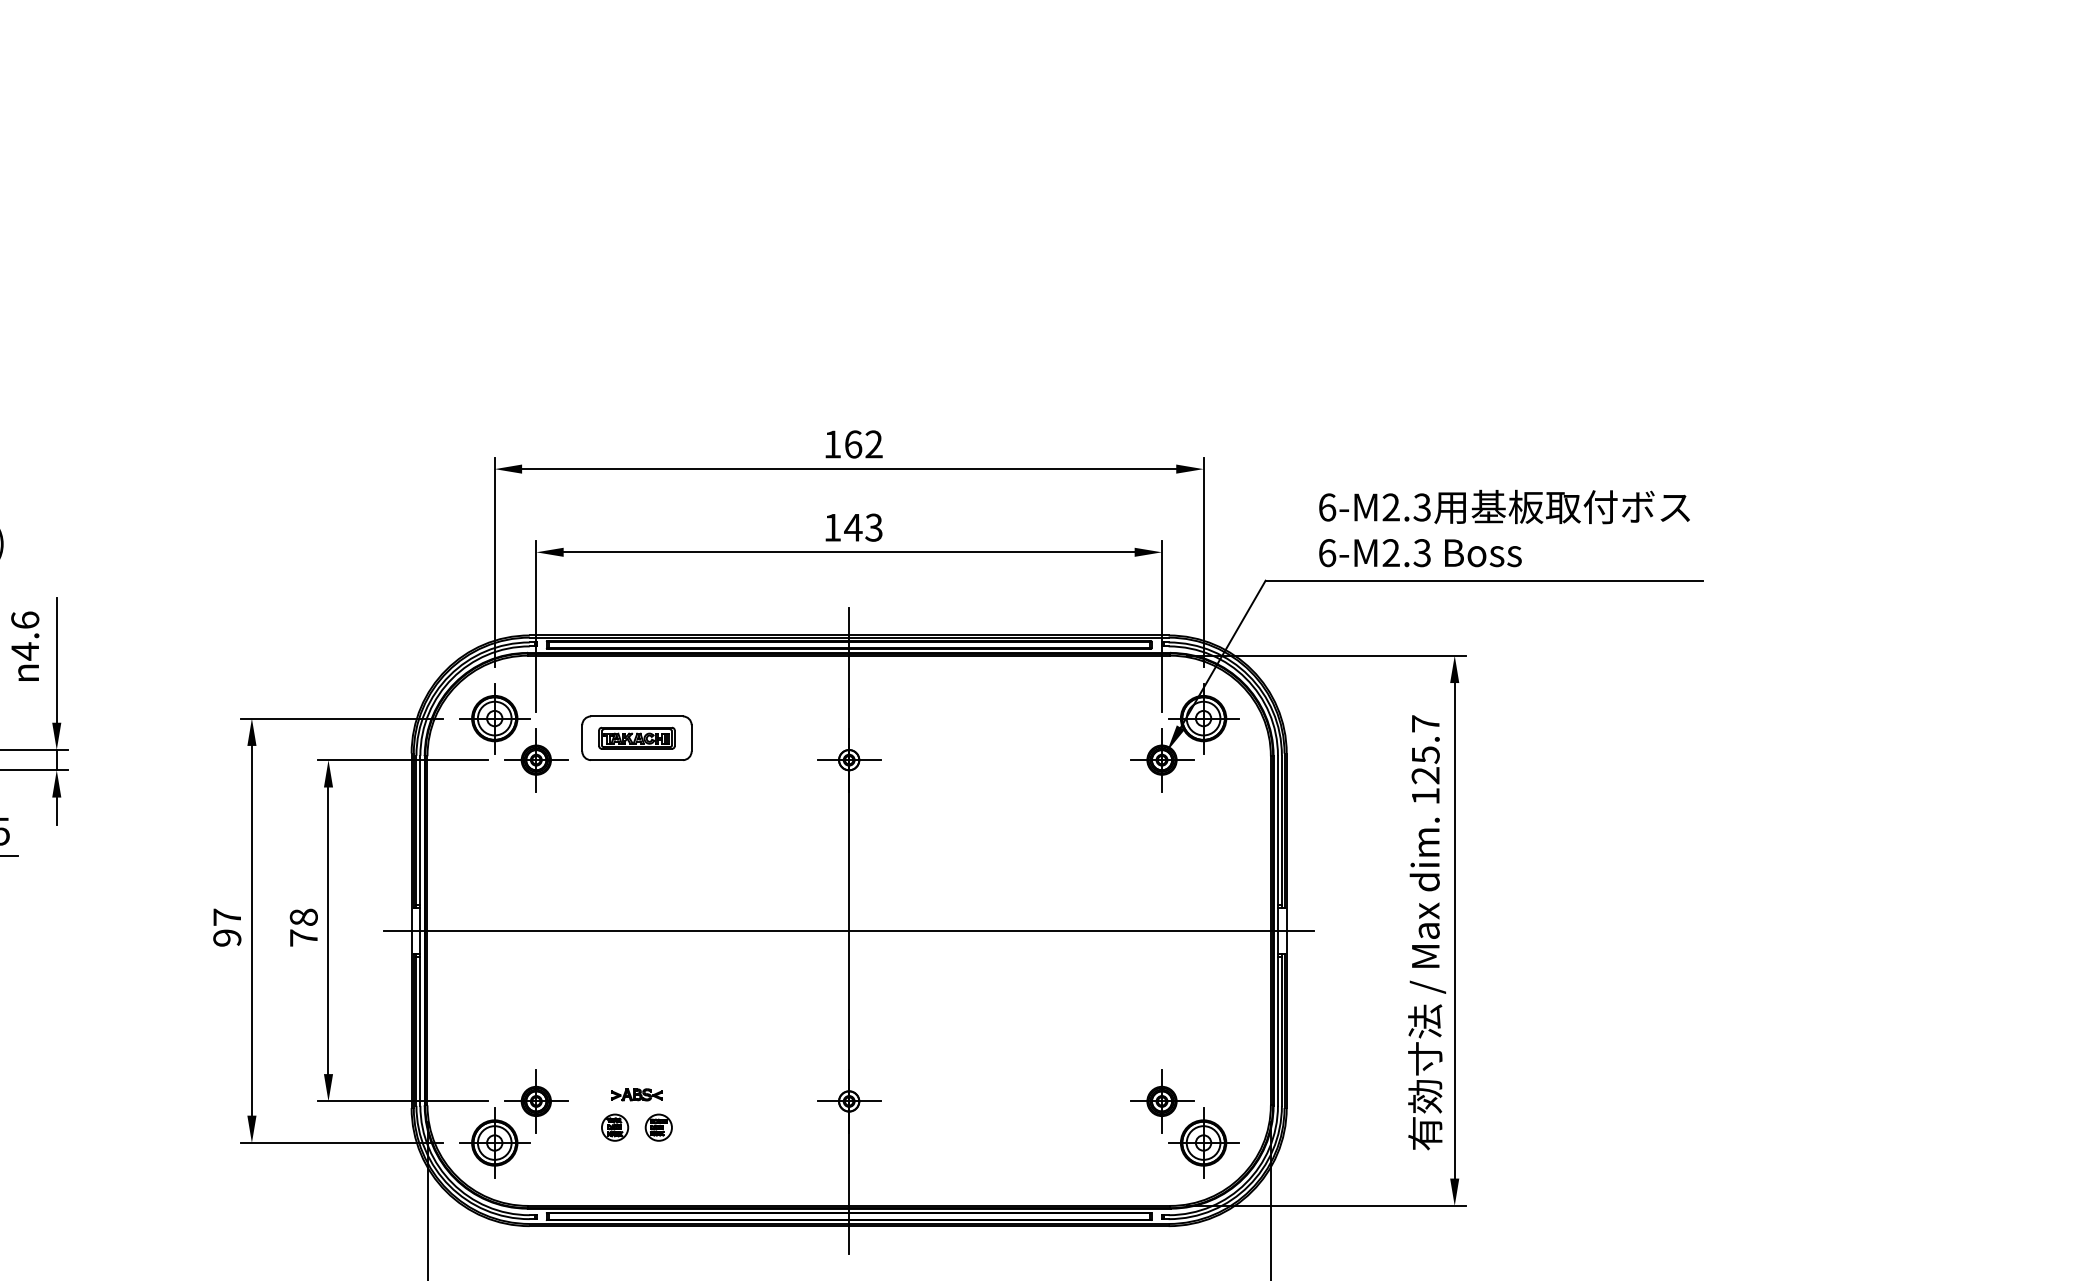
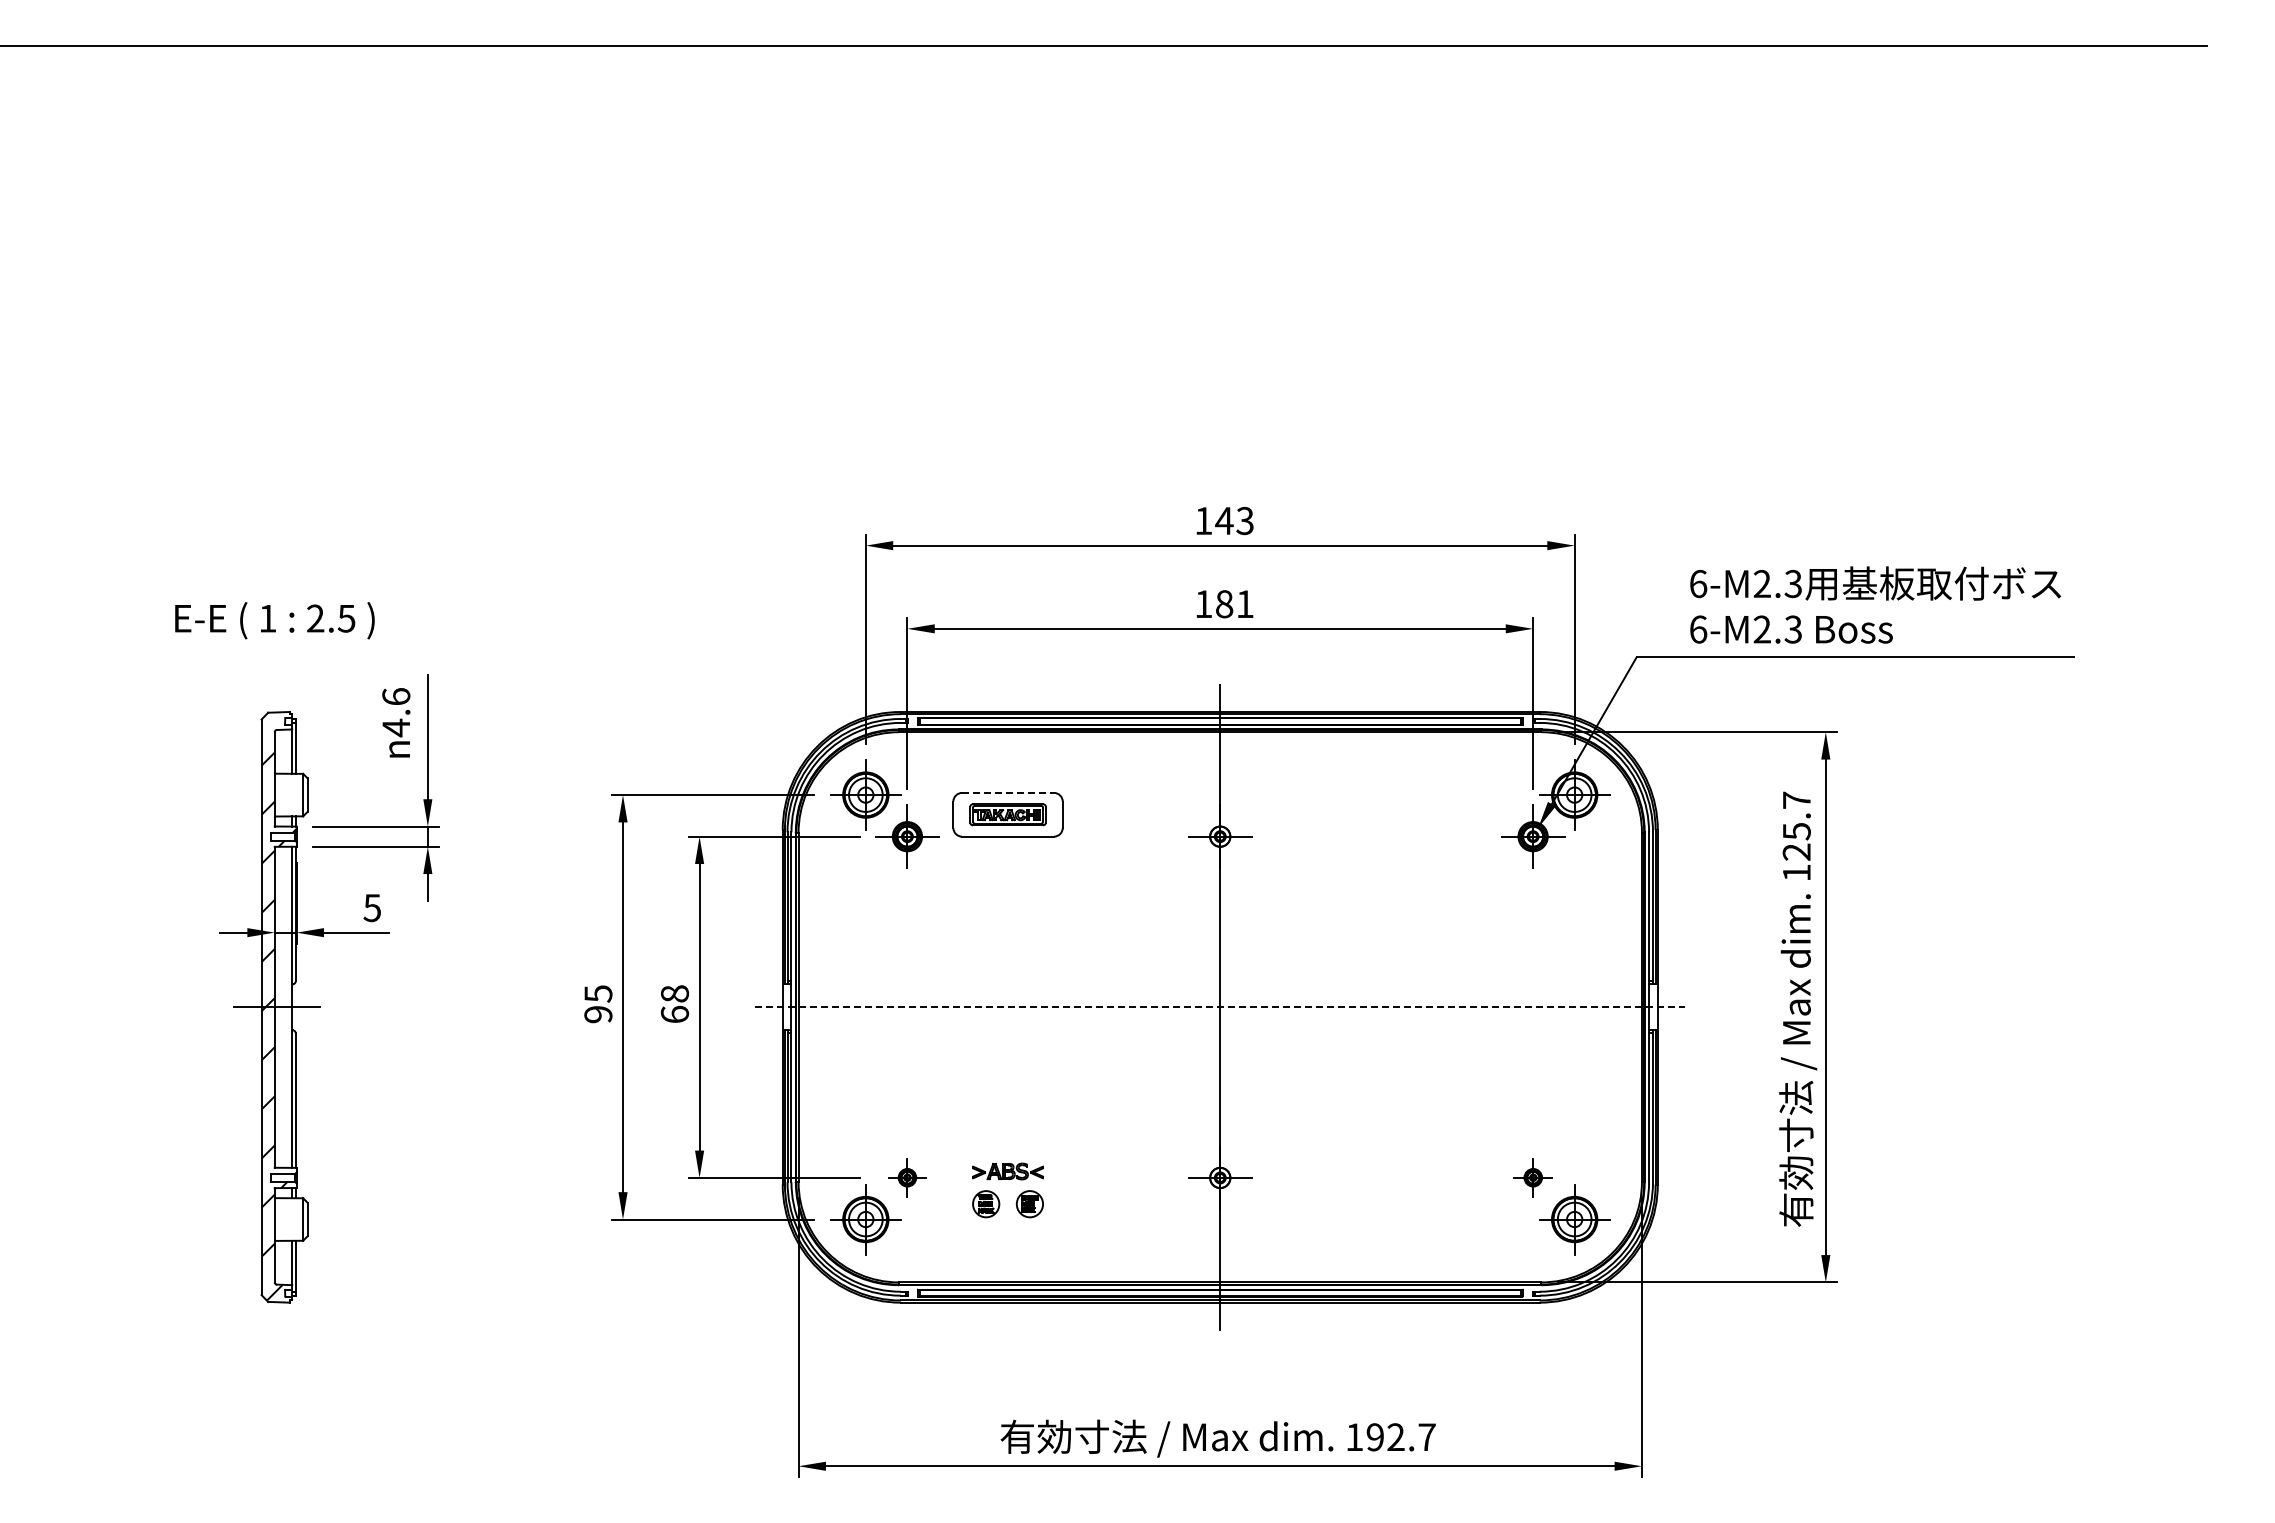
text: (863, 443) -> (1234, 520), 162 -> 143
text: (863, 527) -> (1234, 604), 143 -> 181
line: (637, 715) -> (1008, 792), solid -> dashed
text: (227, 916) -> (598, 993), 97 -> 95
line: (849, 930) -> (1220, 1007), solid -> dashed
text: (303, 937) -> (674, 1014), 78 -> 68
part: (636, 1093) -> (1007, 1170), size x1.4
part: (536, 1100) -> (907, 1177), size x0.6
part: (1162, 1100) -> (1533, 1177), size x0.6

